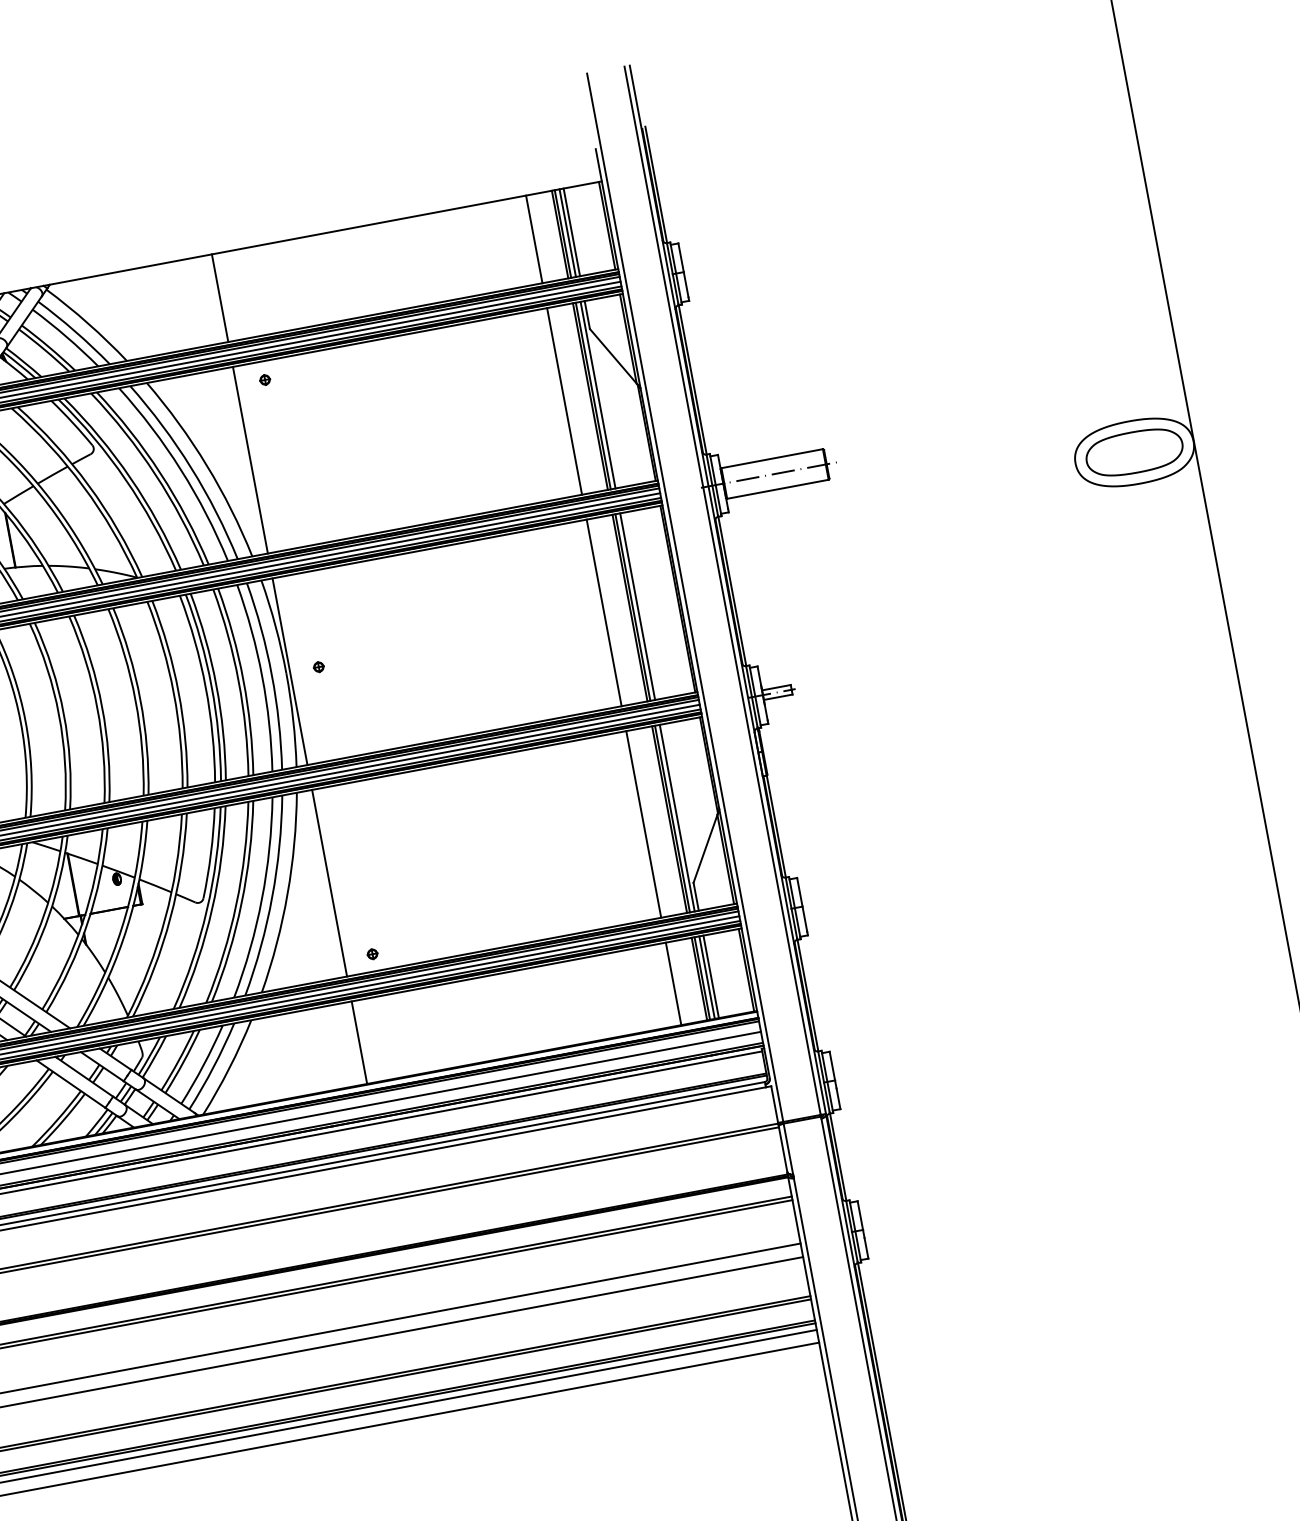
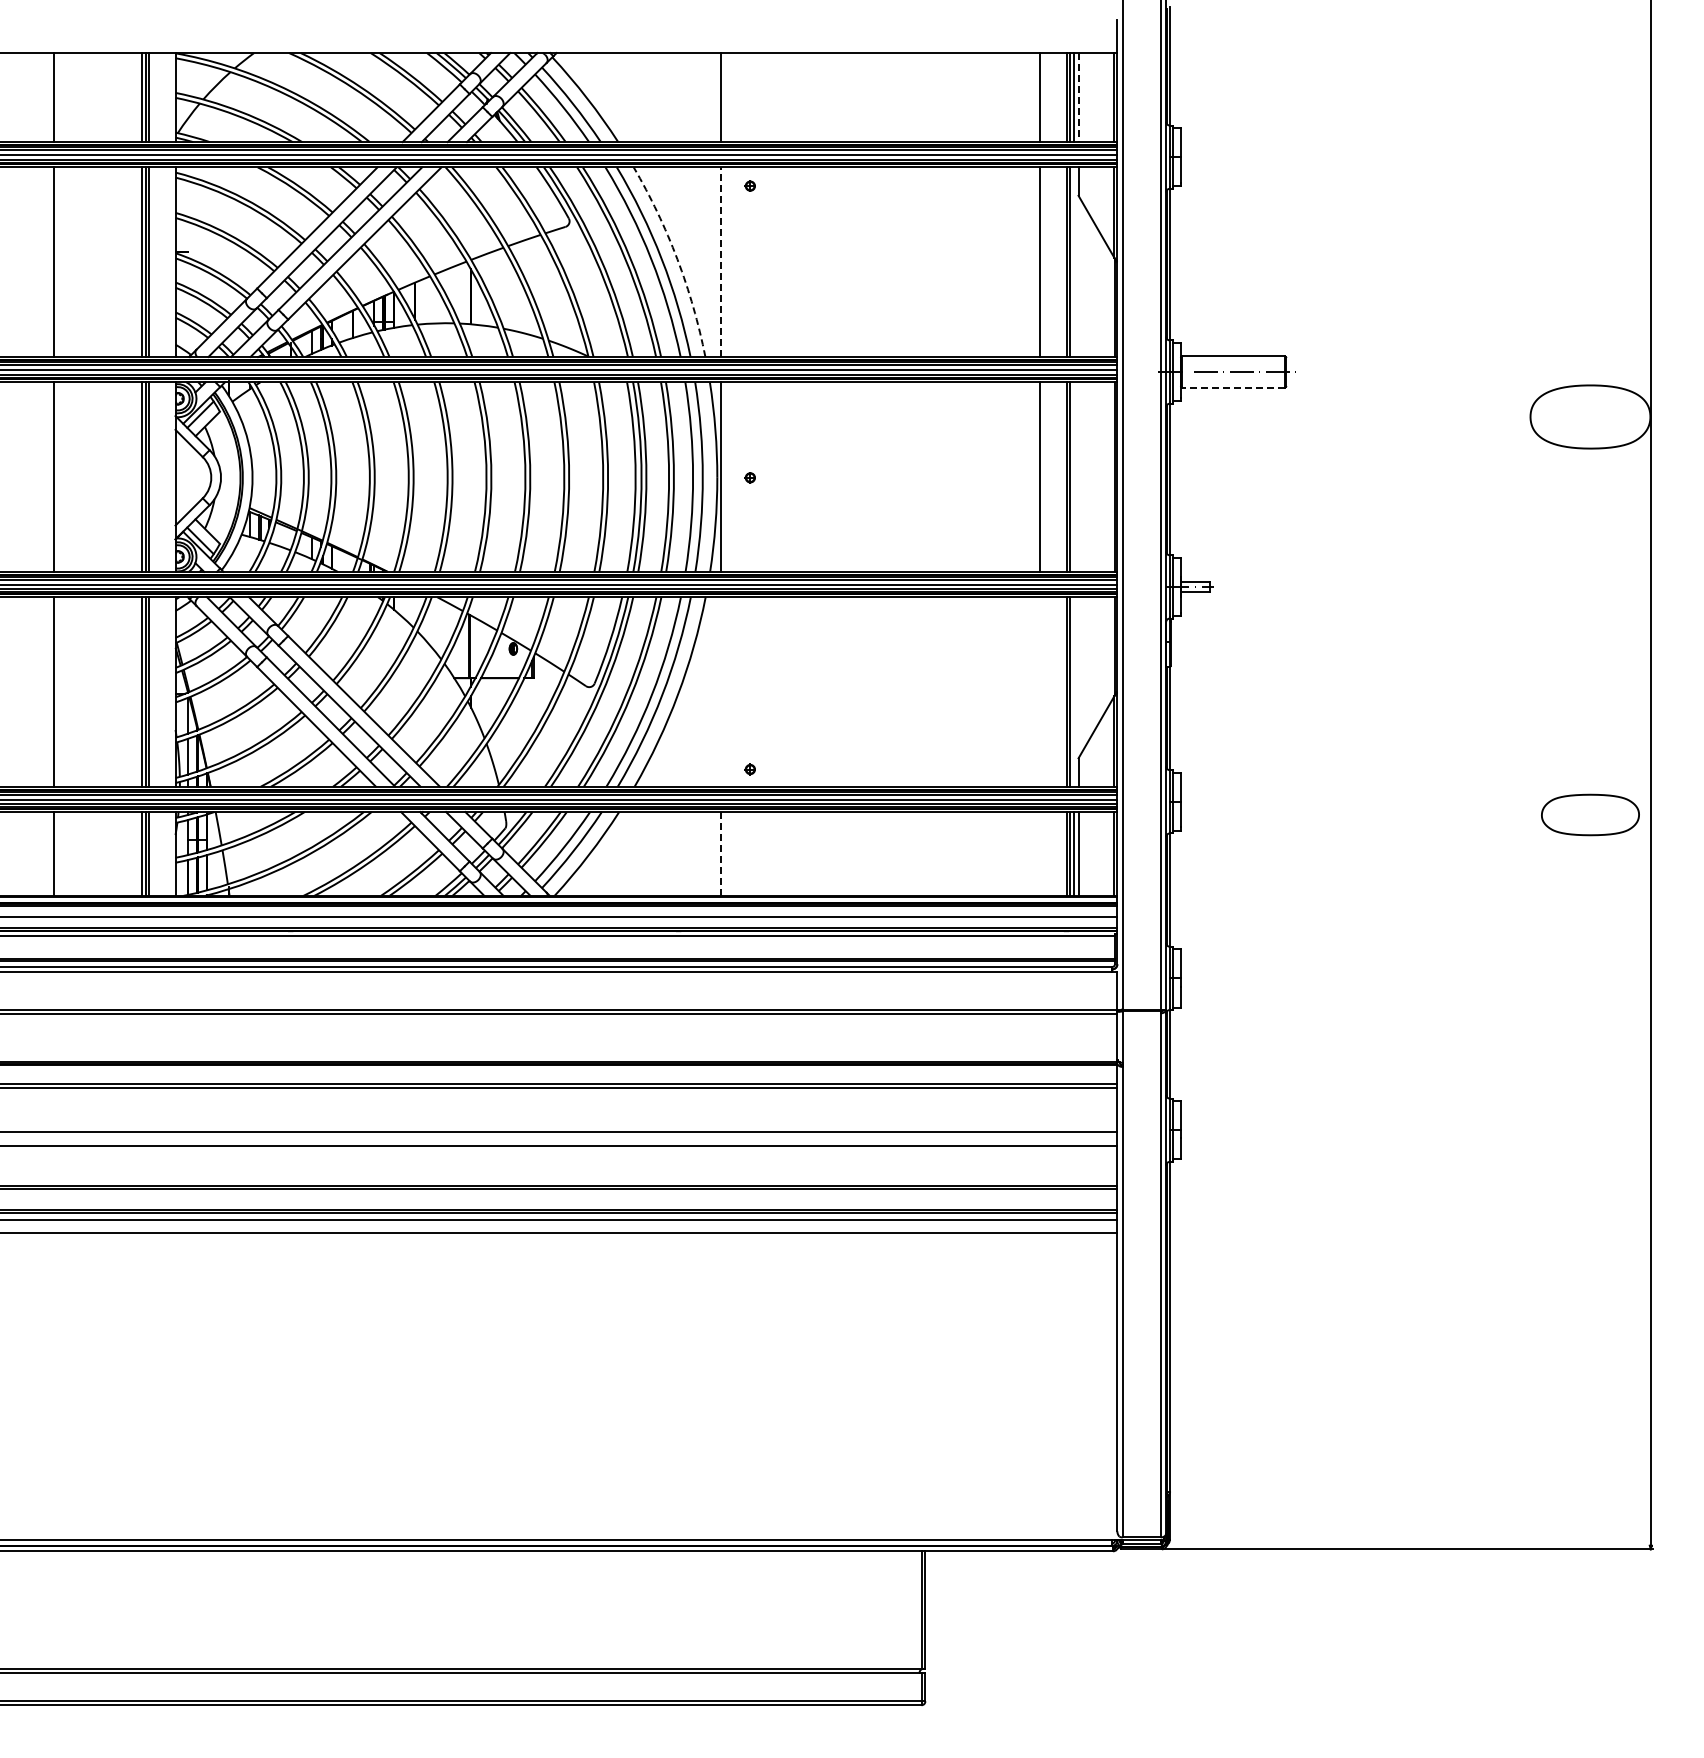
line: (571, 232) -> (1078, 97), solid -> dashed
line: (598, 394) -> (1074, 261), removed
part: (1134, 452) -> (1590, 814), moved
line: (250, 460) -> (721, 262), solid -> dashed
arc: (206, 465) -> (677, 259), solid -> dashed
line: (777, 489) -> (1233, 387), solid -> dashed
line: (637, 606) -> (1074, 476), removed
line: (677, 817) -> (1074, 691), removed
line: (643, 824) -> (1040, 691), removed
line: (329, 882) -> (721, 691), removed
line: (673, 983) -> (1040, 853), removed
line: (359, 1042) -> (721, 853), solid -> dashed

